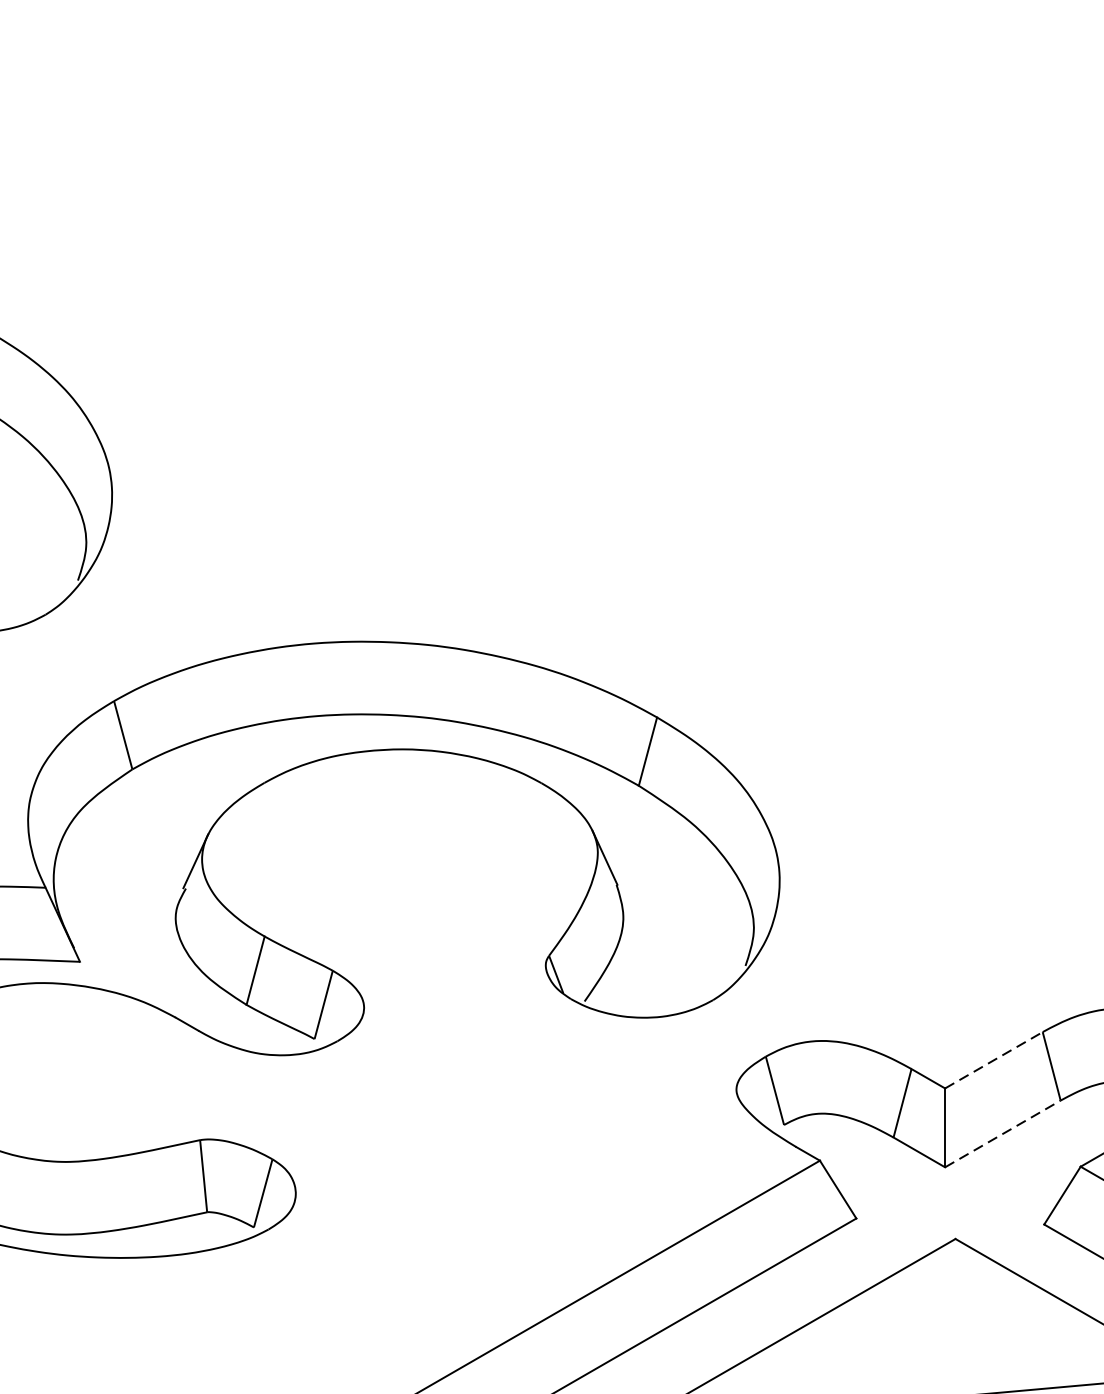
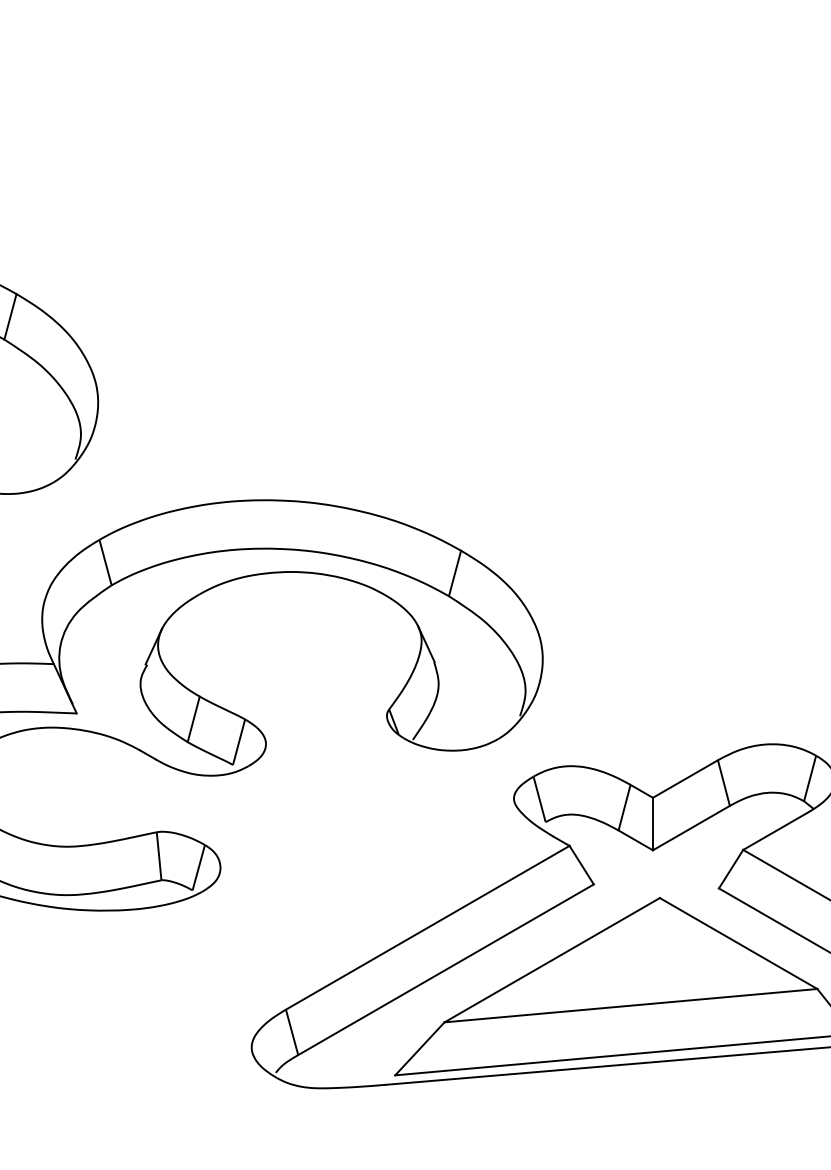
line: (994, 1060) -> (685, 779), dashed -> solid
line: (1003, 1133) -> (691, 827), dashed -> solid

